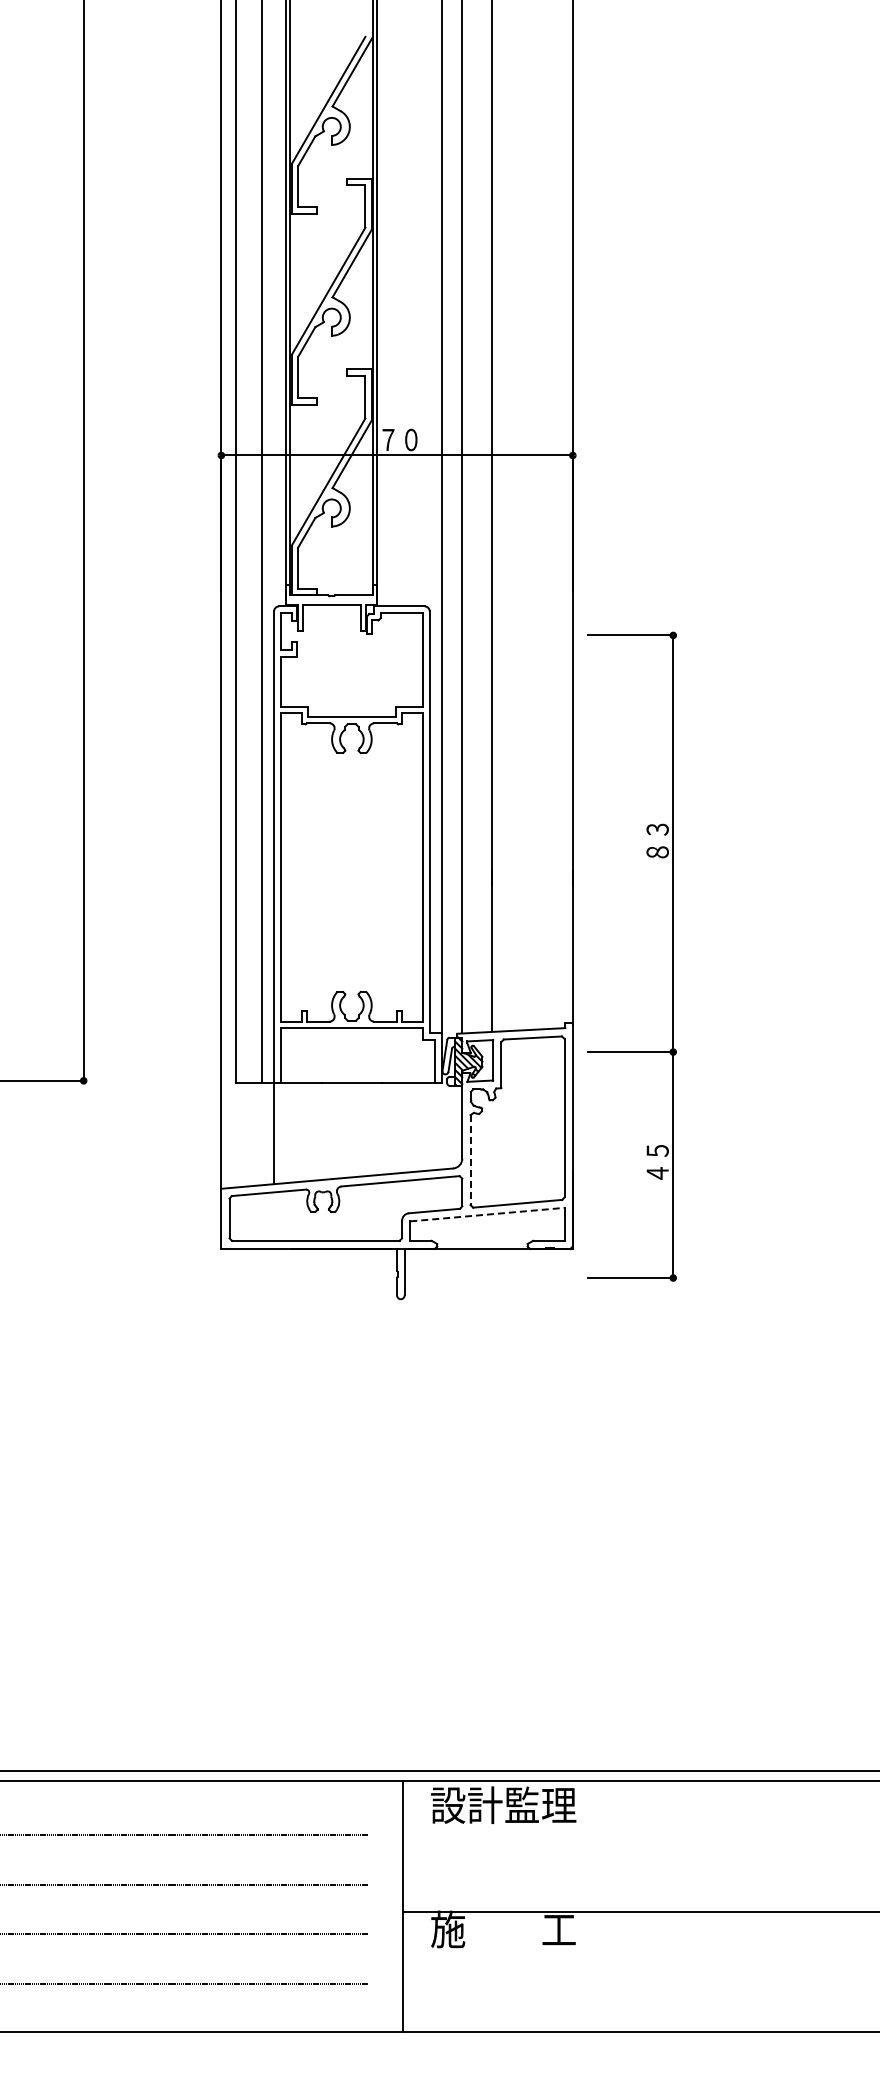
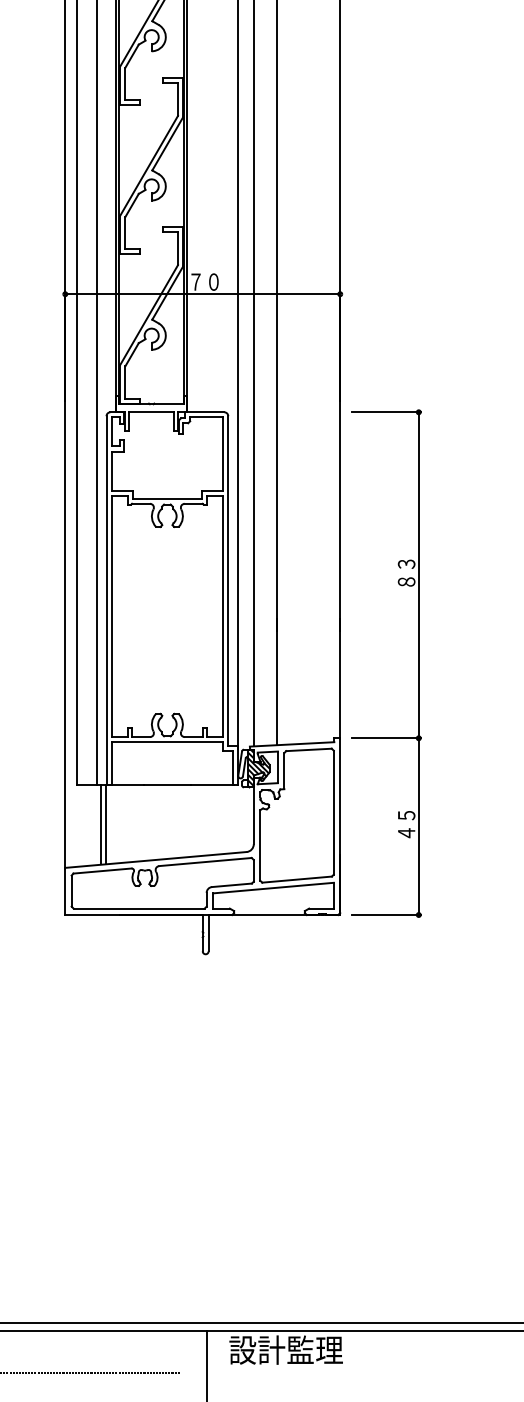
part: (672, 956) -> (418, 663), moved
line: (266, 1133) -> (100, 824), added
line: (470, 1160) -> (260, 845), dashed -> solid
line: (487, 1214) -> (273, 888), dashed -> solid

